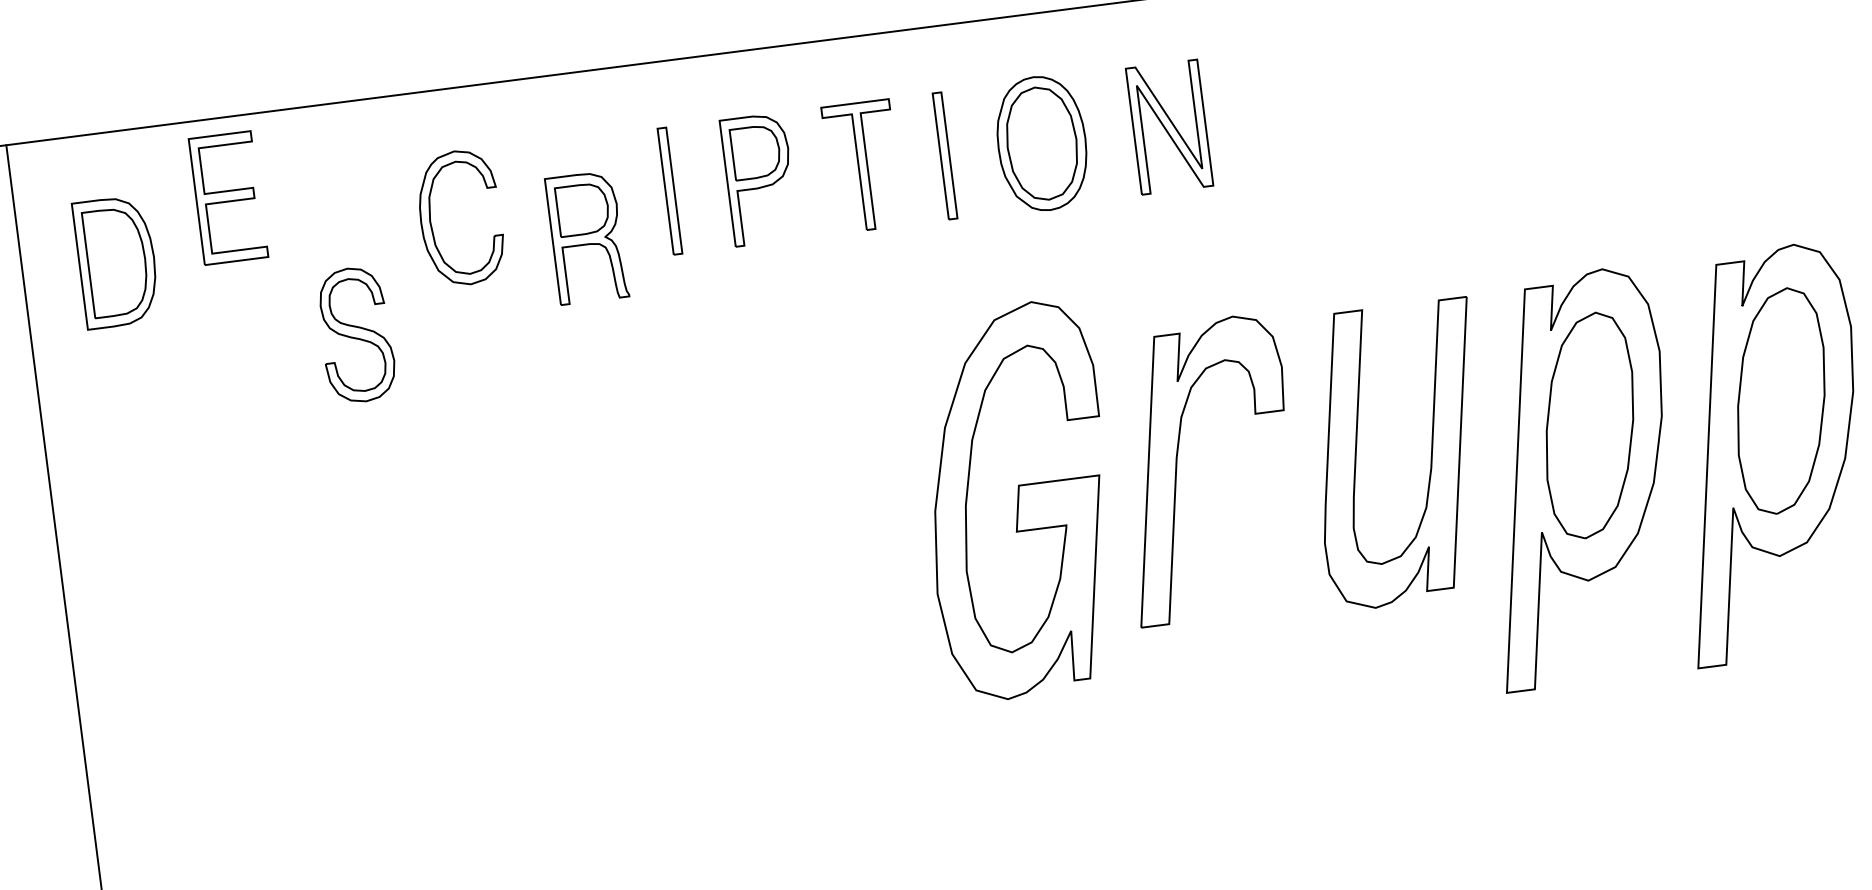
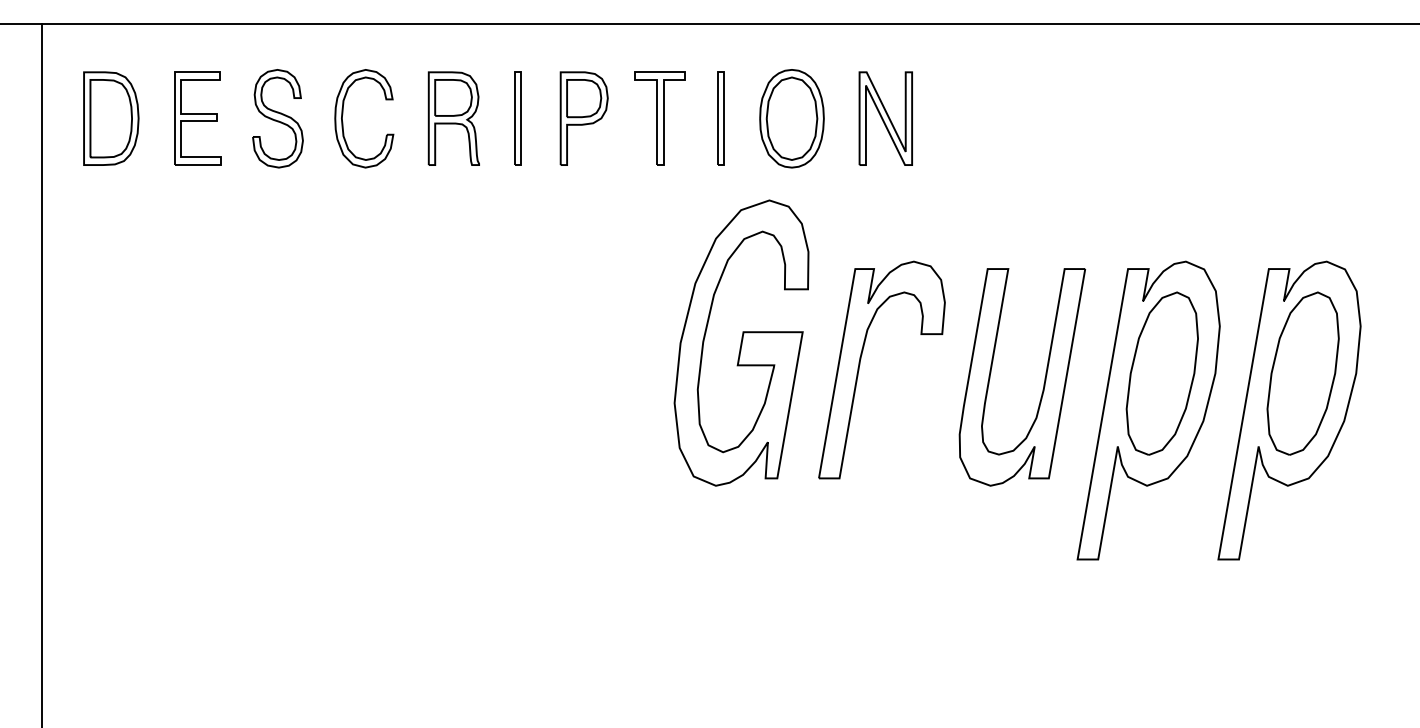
part: (227, 197) -> (197, 118), moved
part: (586, 237) -> (453, 118), moved
part: (355, 334) -> (277, 118), moved
part: (1017, 500) -> (741, 342), moved

